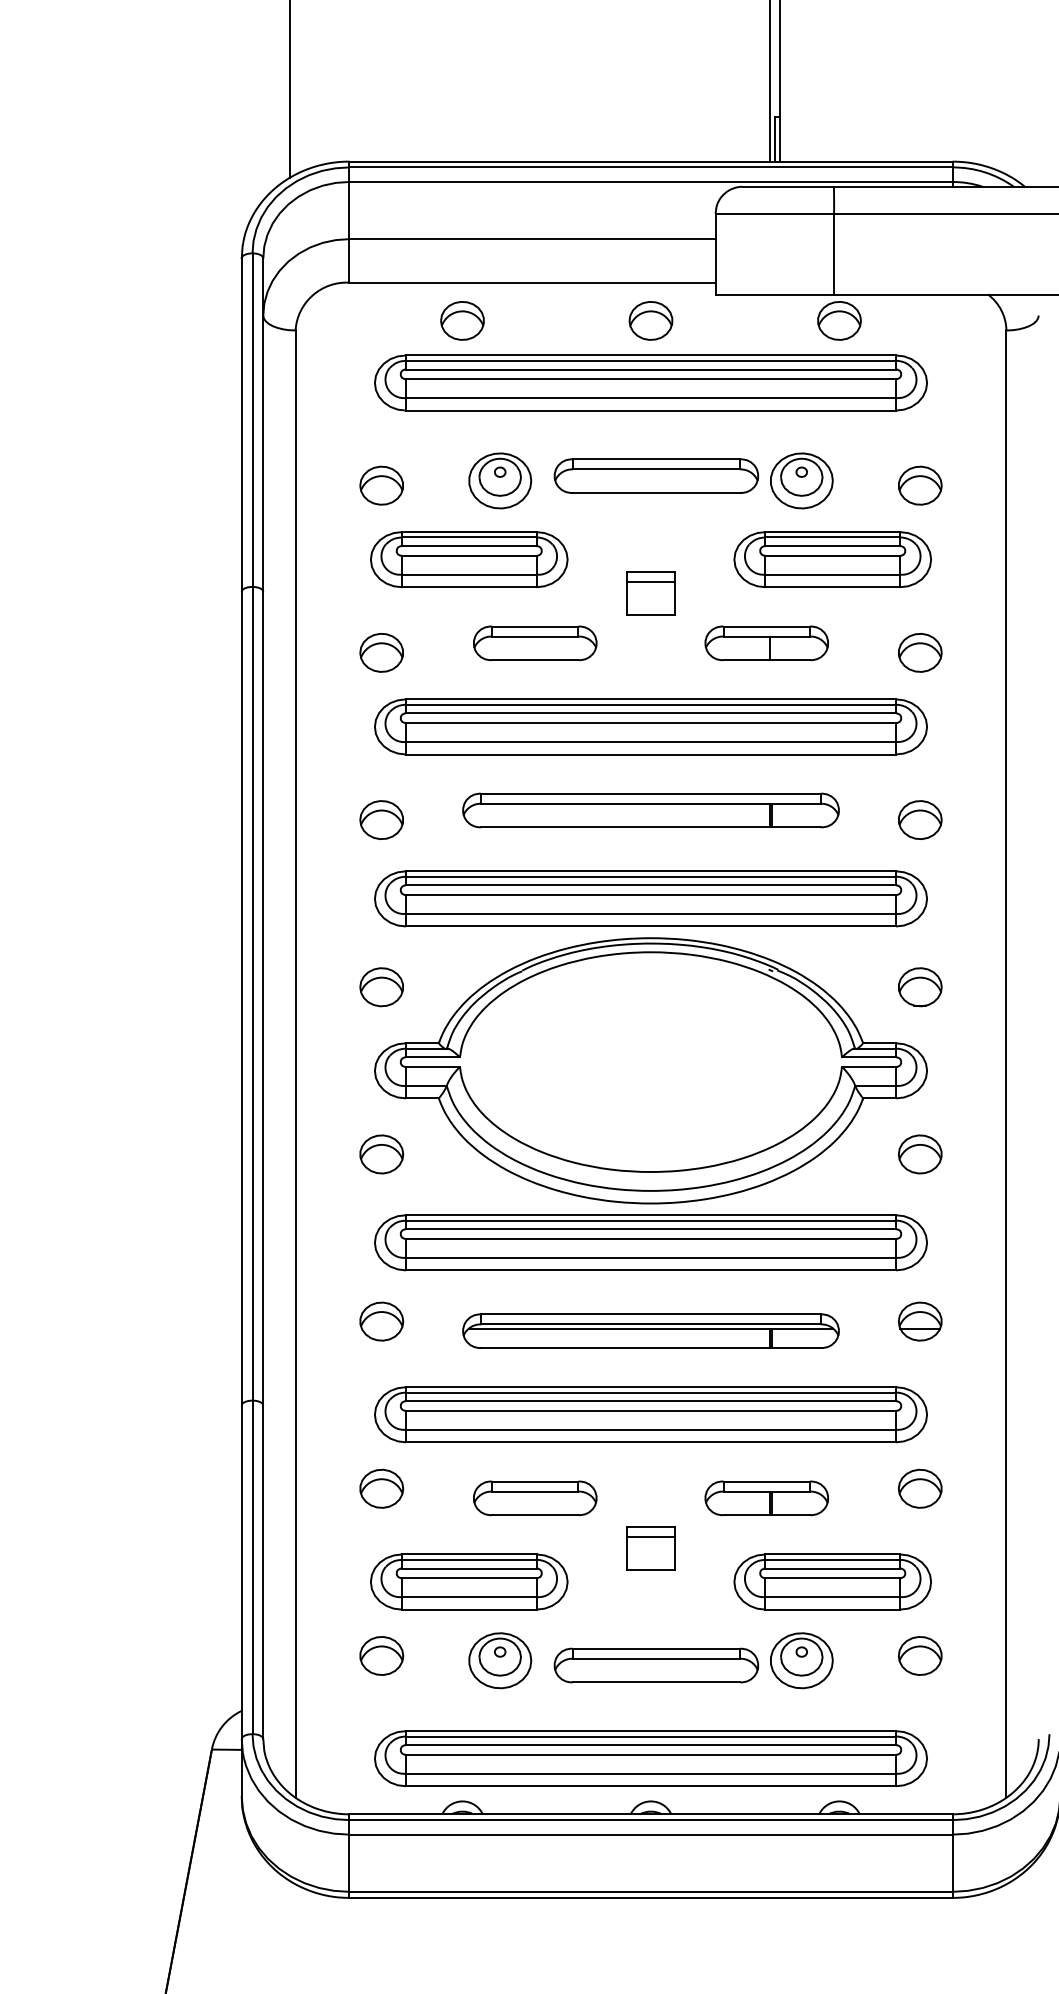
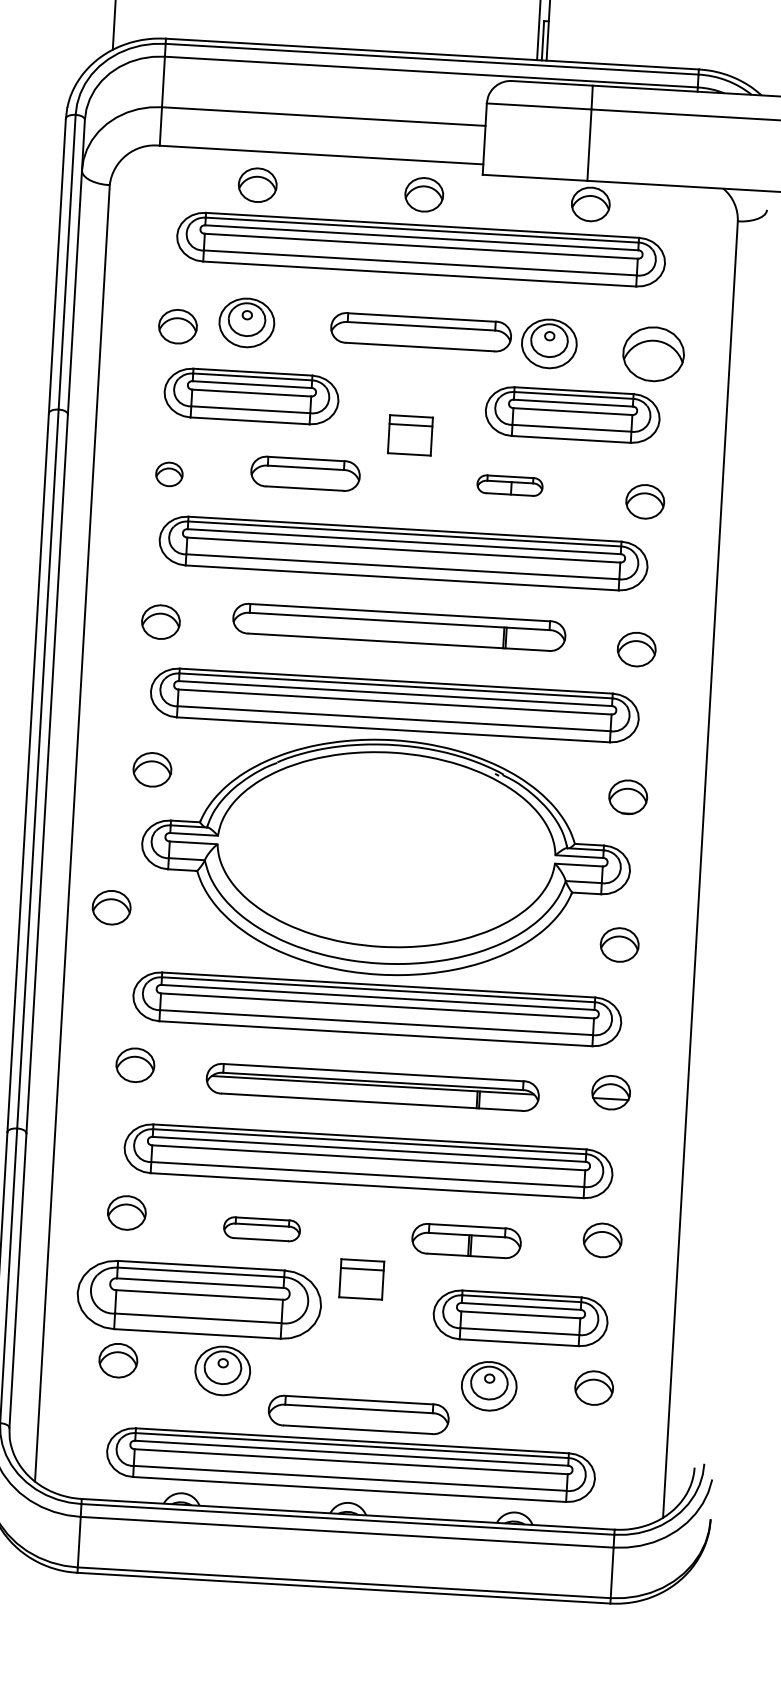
part: (500, 480) -> (247, 322), moved
part: (920, 485) -> (653, 353), size x1.6
part: (766, 643) -> (509, 485), size x0.6
part: (381, 652) -> (169, 474), size x0.7
part: (381, 1154) -> (111, 907), moved
part: (535, 1498) -> (262, 1229), size x0.7
part: (469, 1581) -> (199, 1299), size x1.4
part: (655, 1665) -> (357, 1414), moved

